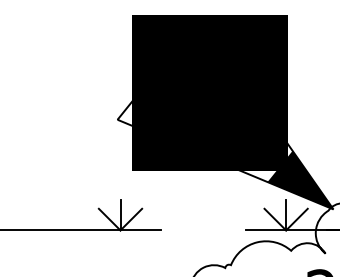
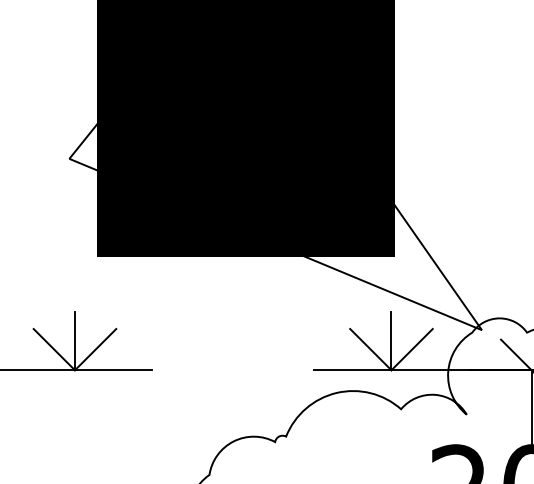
fill: (300, 179) -> (418, 272), removed

